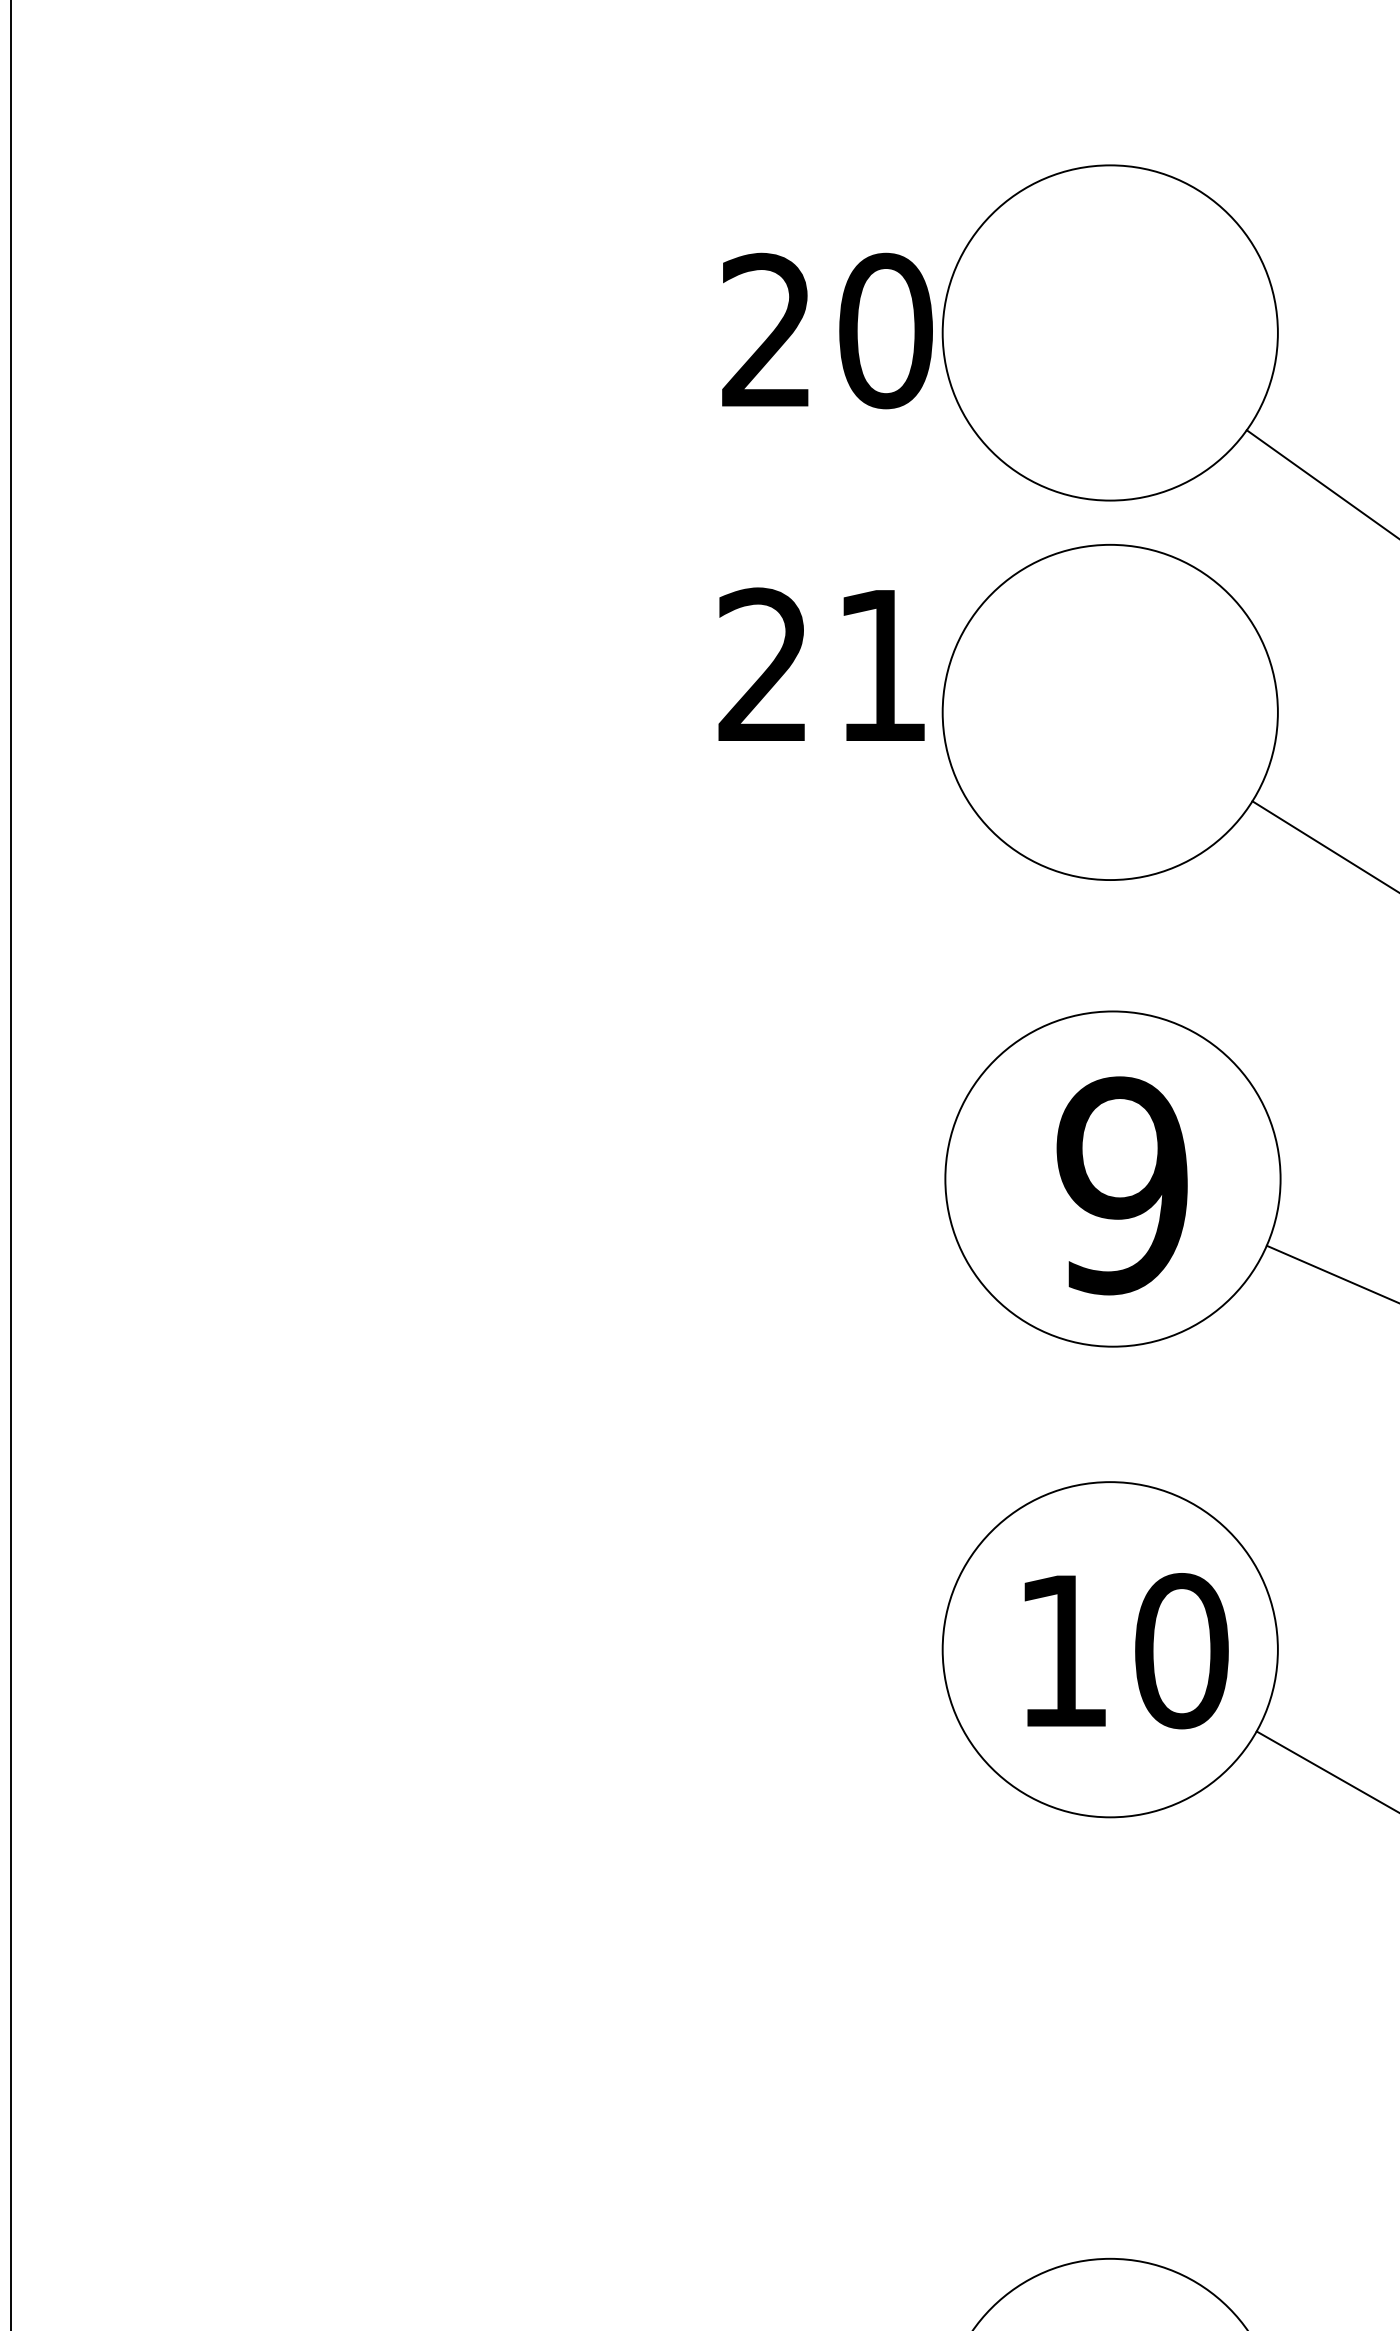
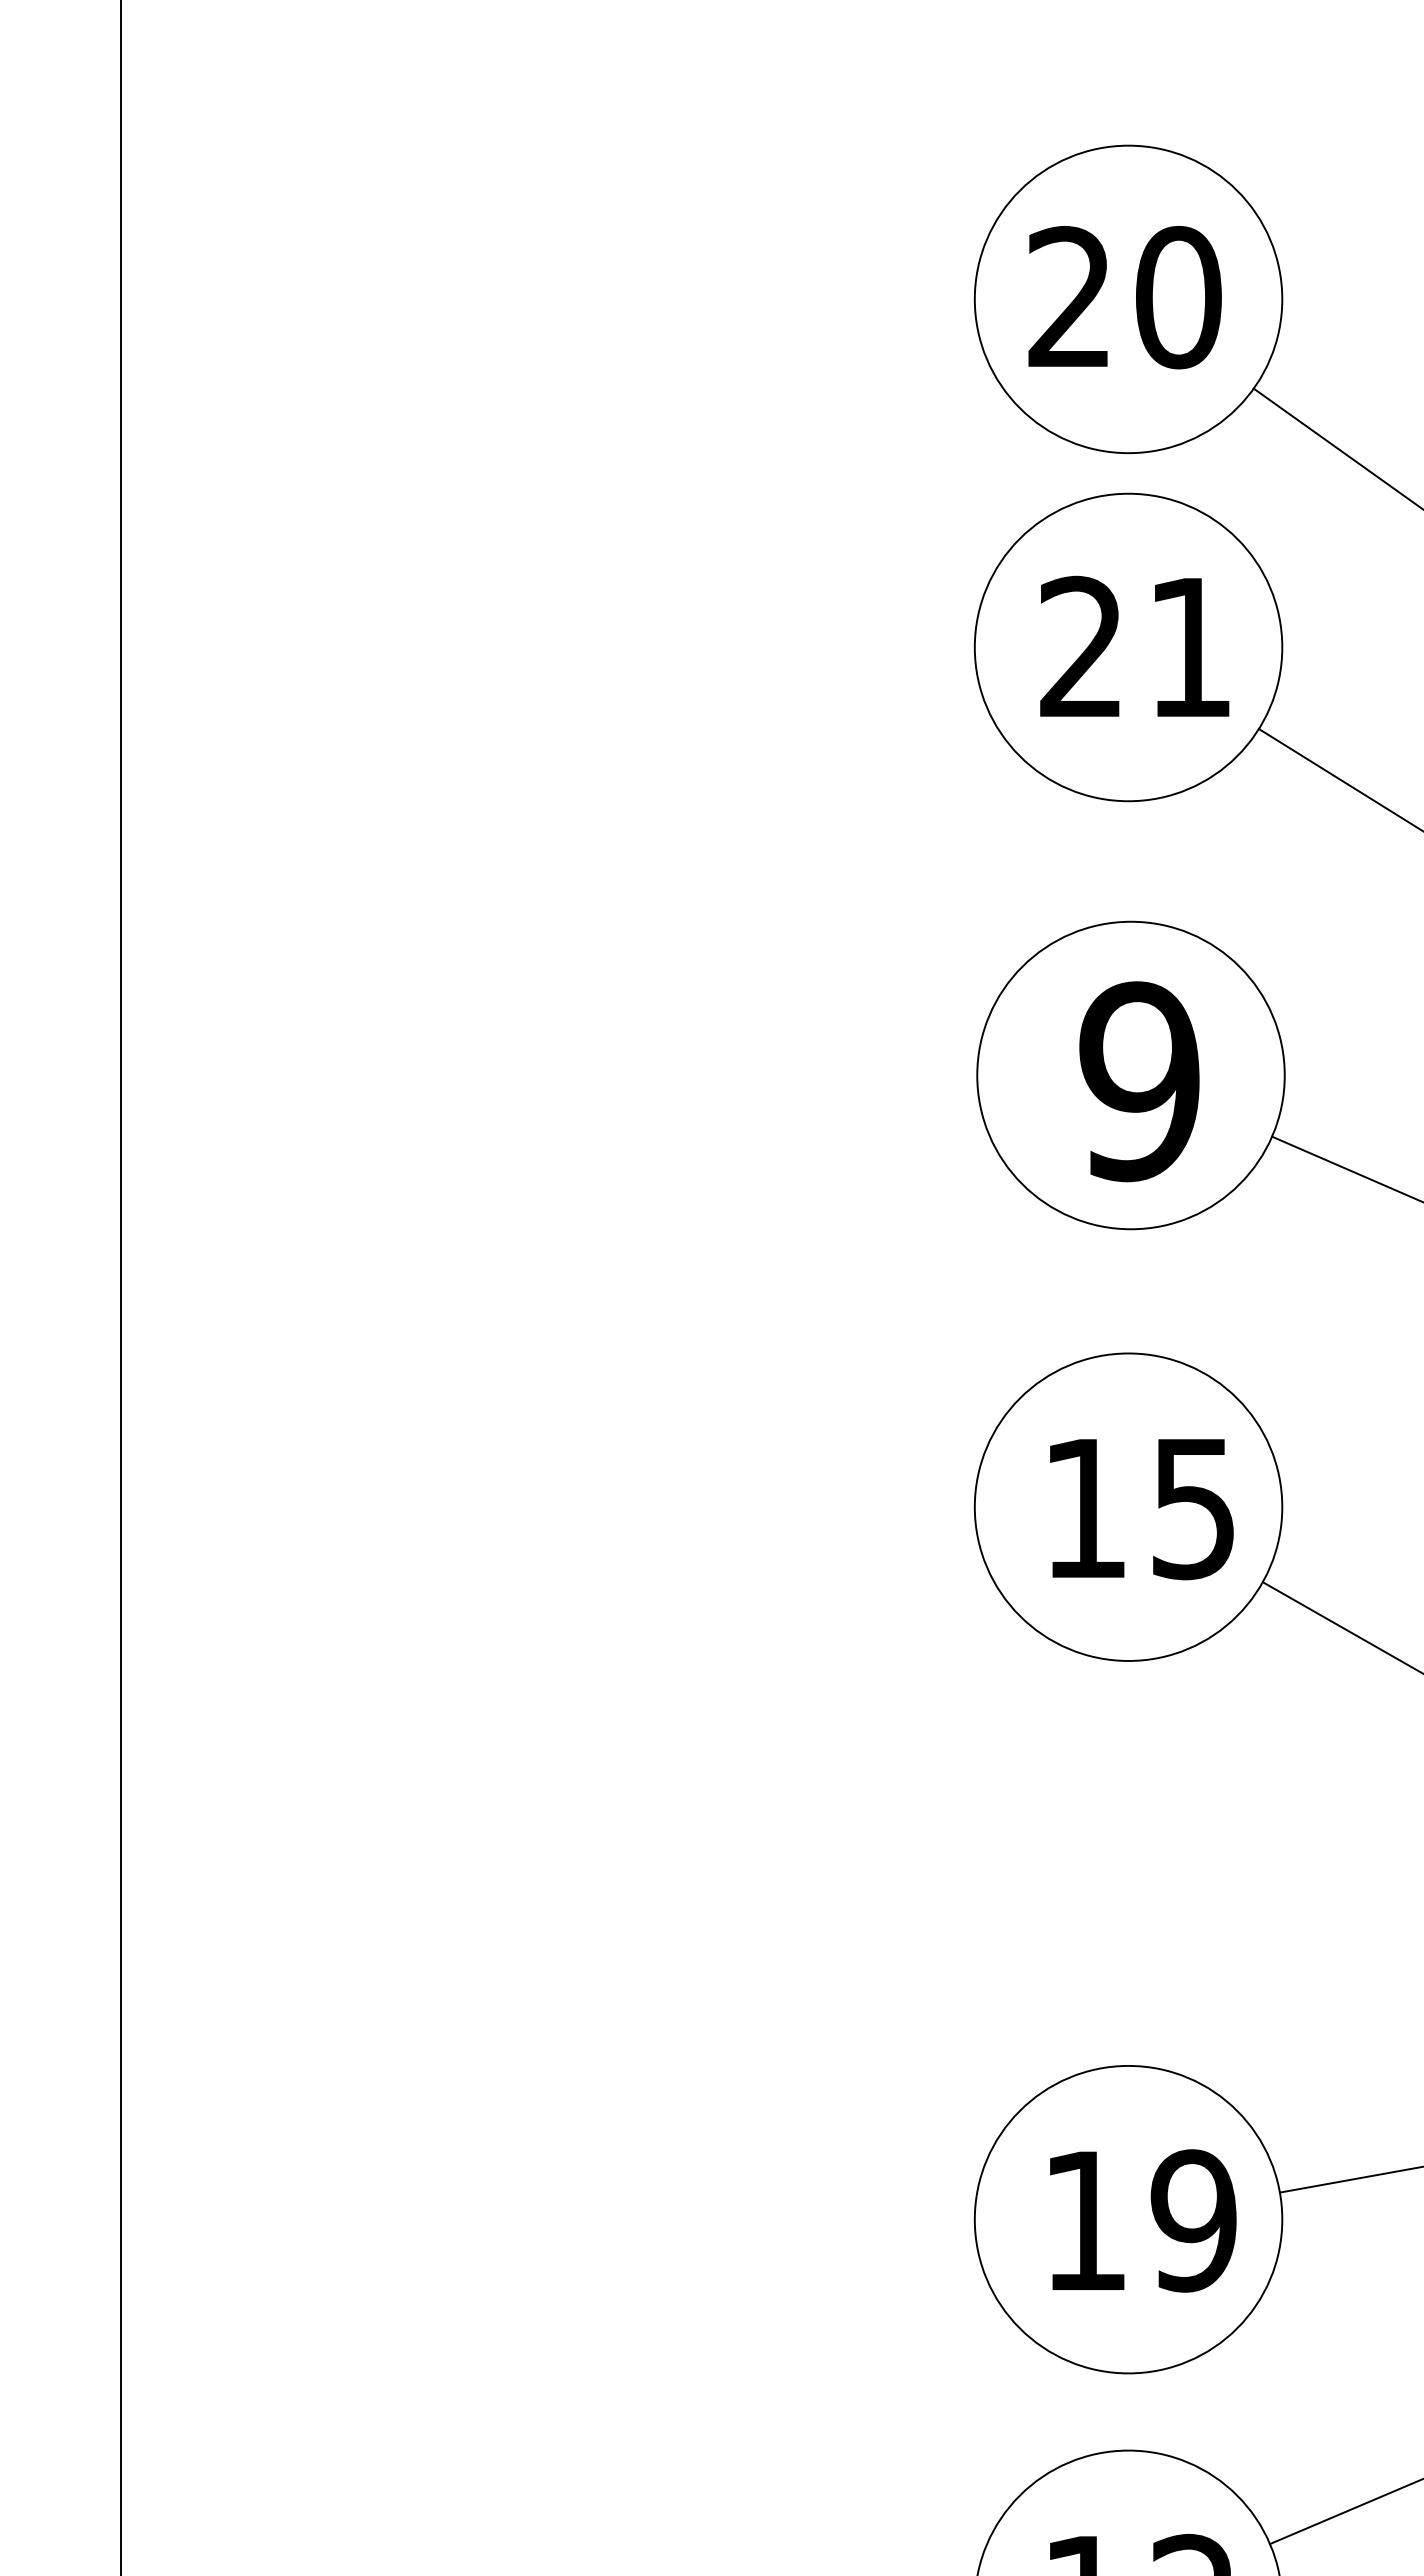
text: (826, 330) -> (1124, 297), moved
text: (821, 663) -> (1134, 645), moved
text: (1182, 1651) -> (1194, 1508), 10 -> 15

